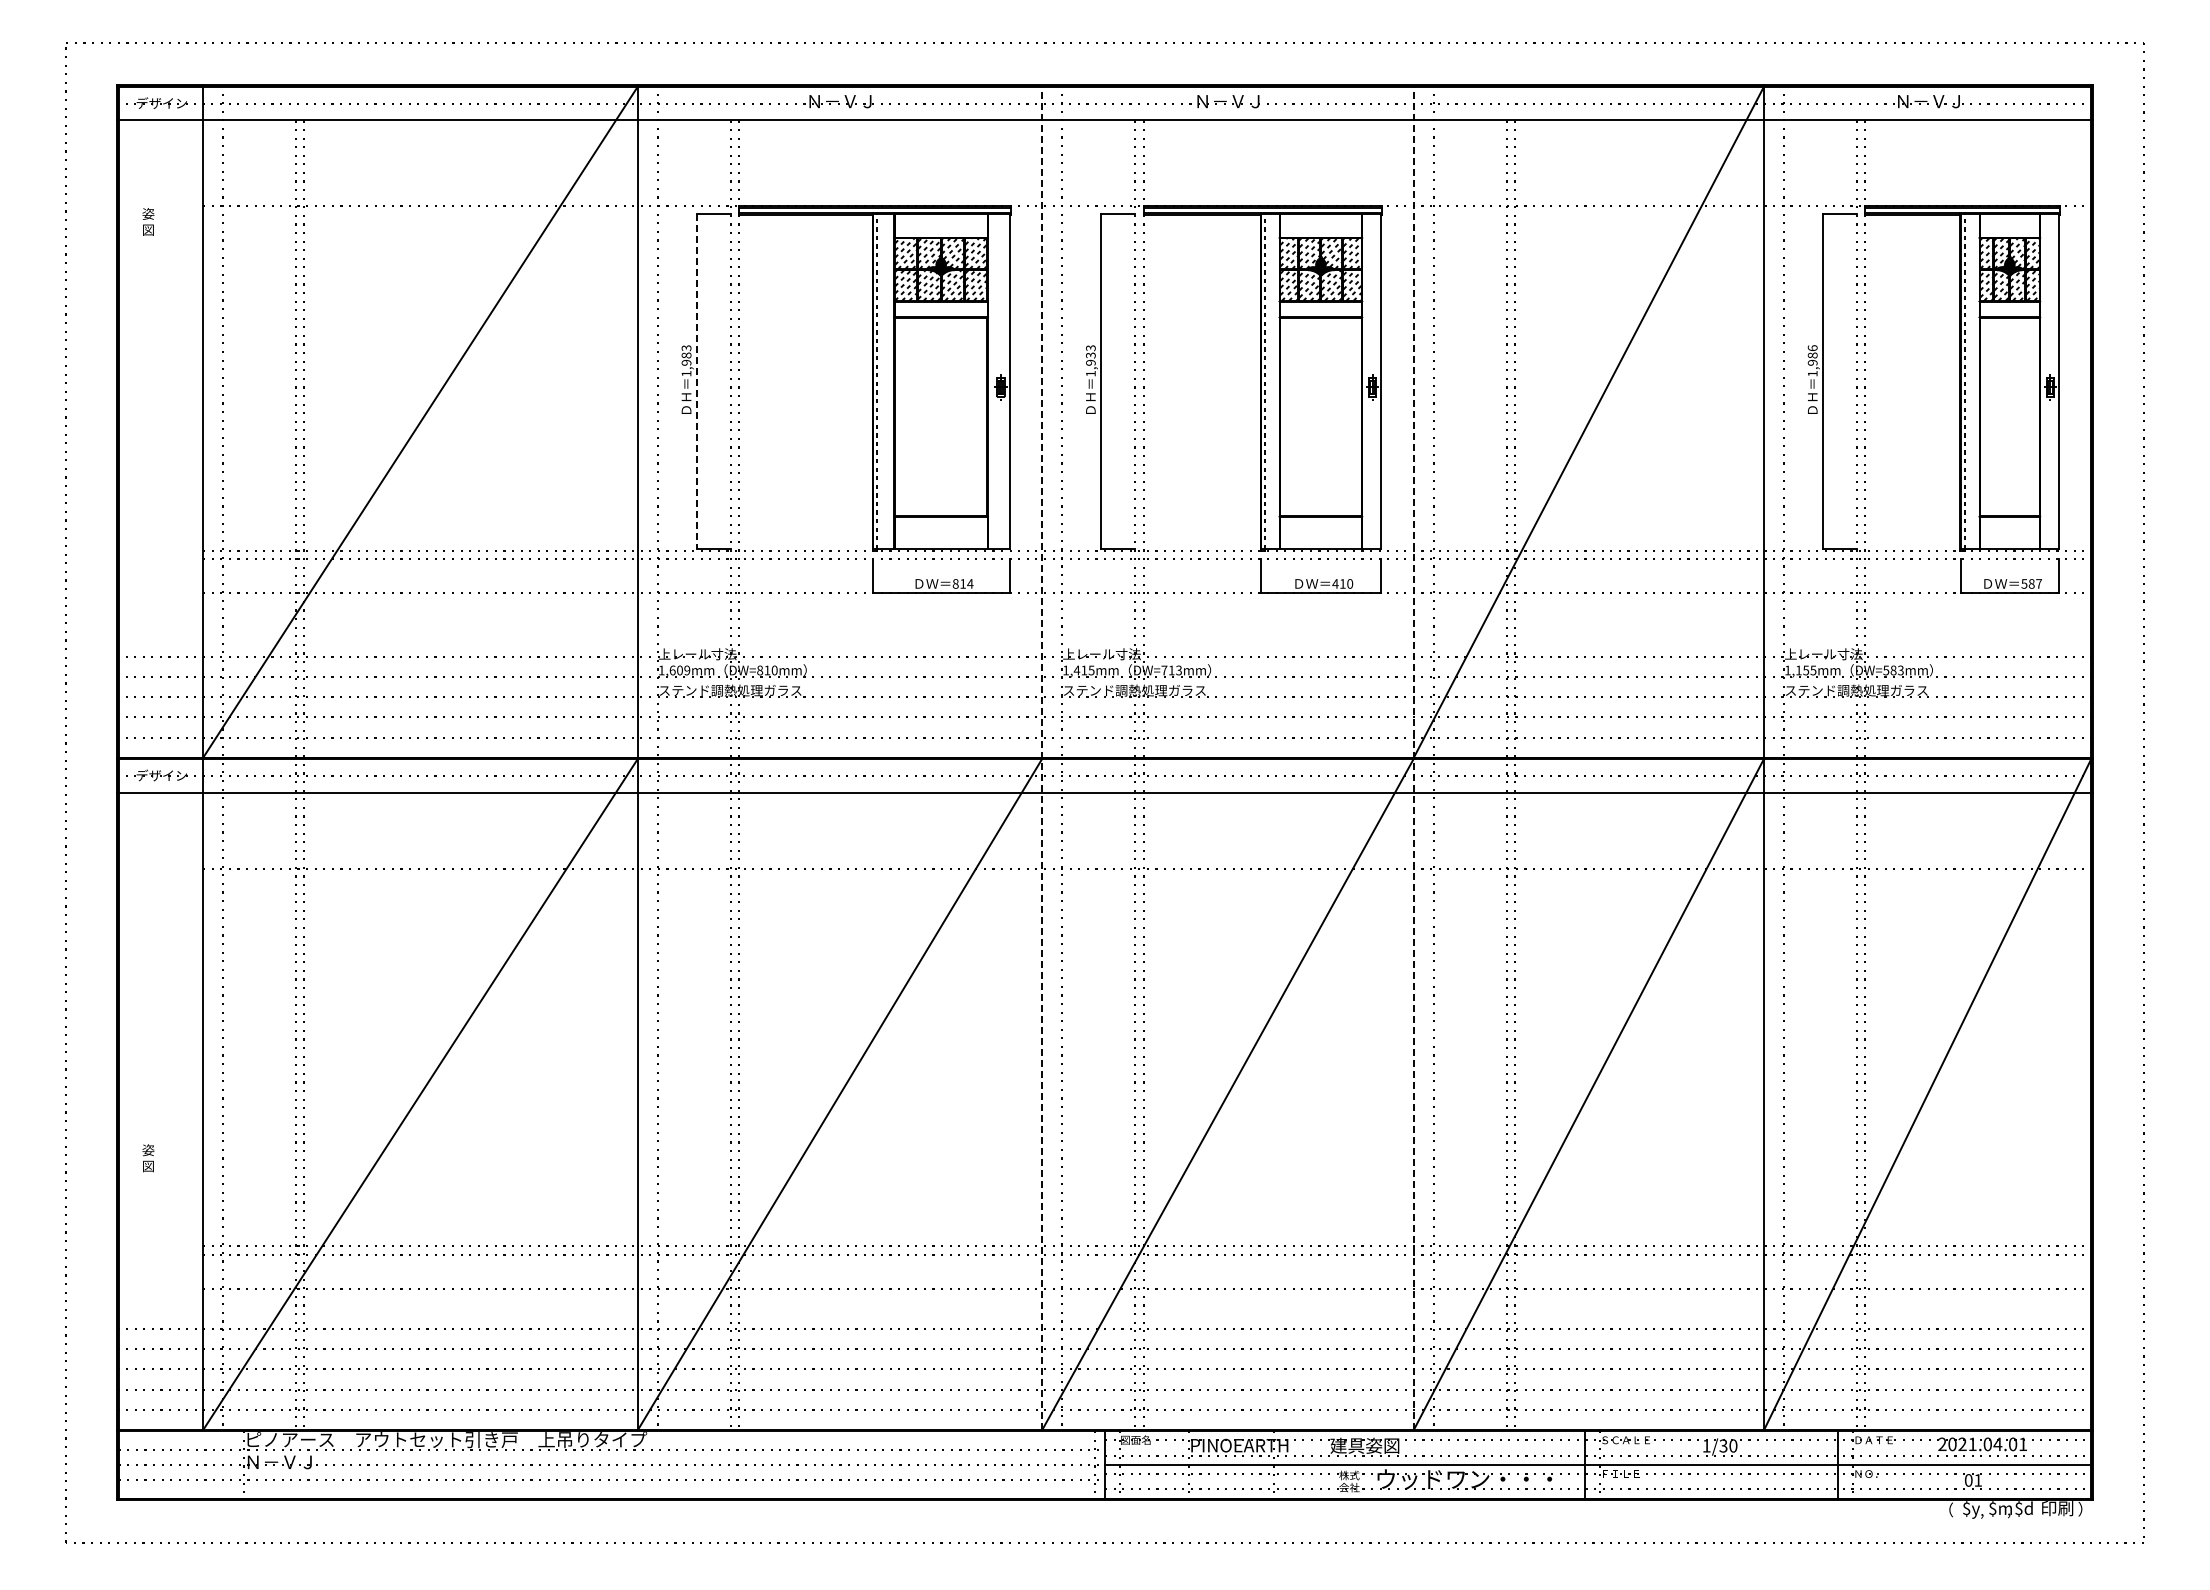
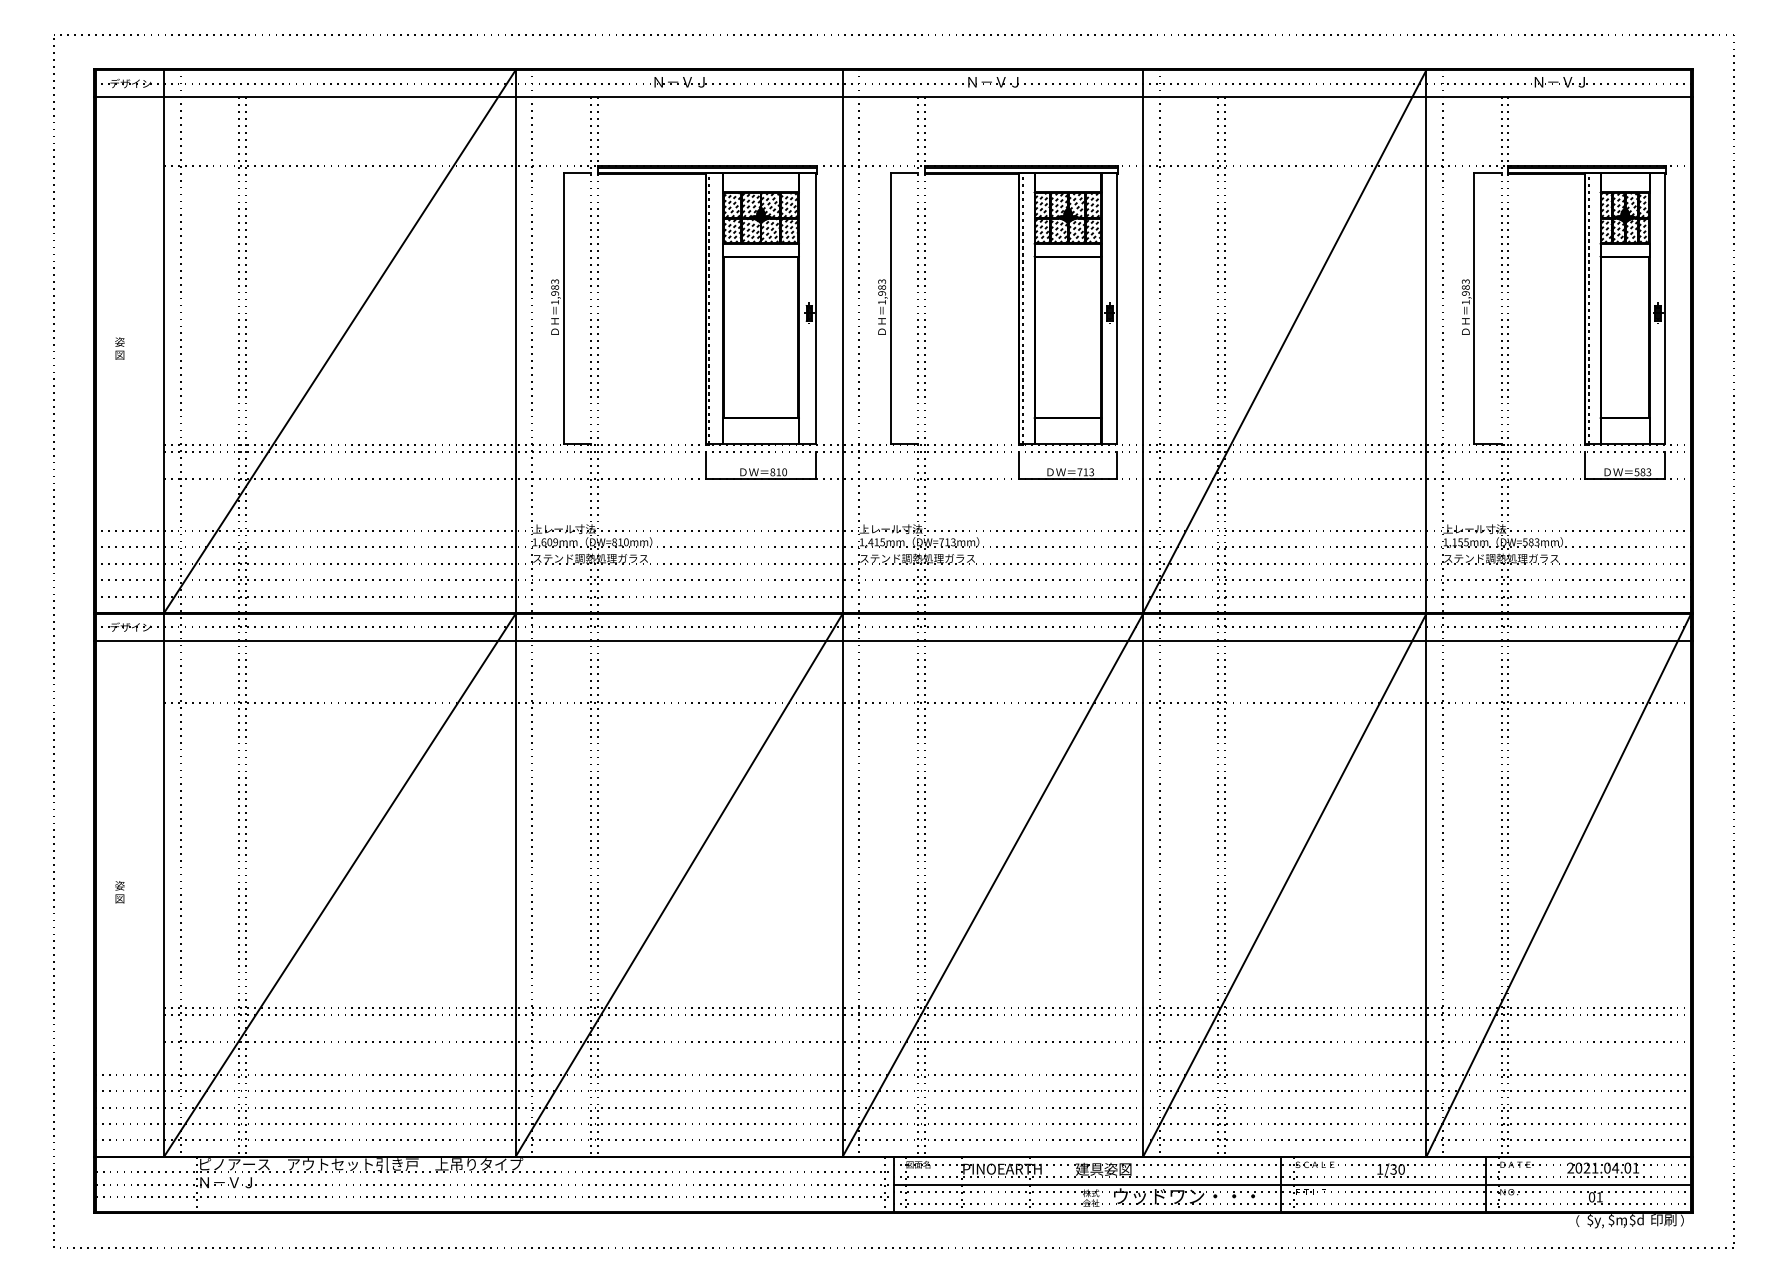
text: (148, 221) -> (119, 348), moved
text: (1812, 348) -> (1465, 281), 1,986 -> 1,983
text: (1090, 355) -> (881, 287), 1,933 -> 1,983
line: (696, 382) -> (563, 309), dashed -> solid
text: (970, 583) -> (784, 471), 814 -> 810
text: (1342, 583) -> (1085, 471), 410 -> 713
text: (2039, 583) -> (1649, 471), 587 -> 583
line: (1042, 757) -> (842, 612), dashed -> solid
line: (1413, 757) -> (1142, 612), dashed -> solid
text: (148, 1158) -> (119, 892), moved

